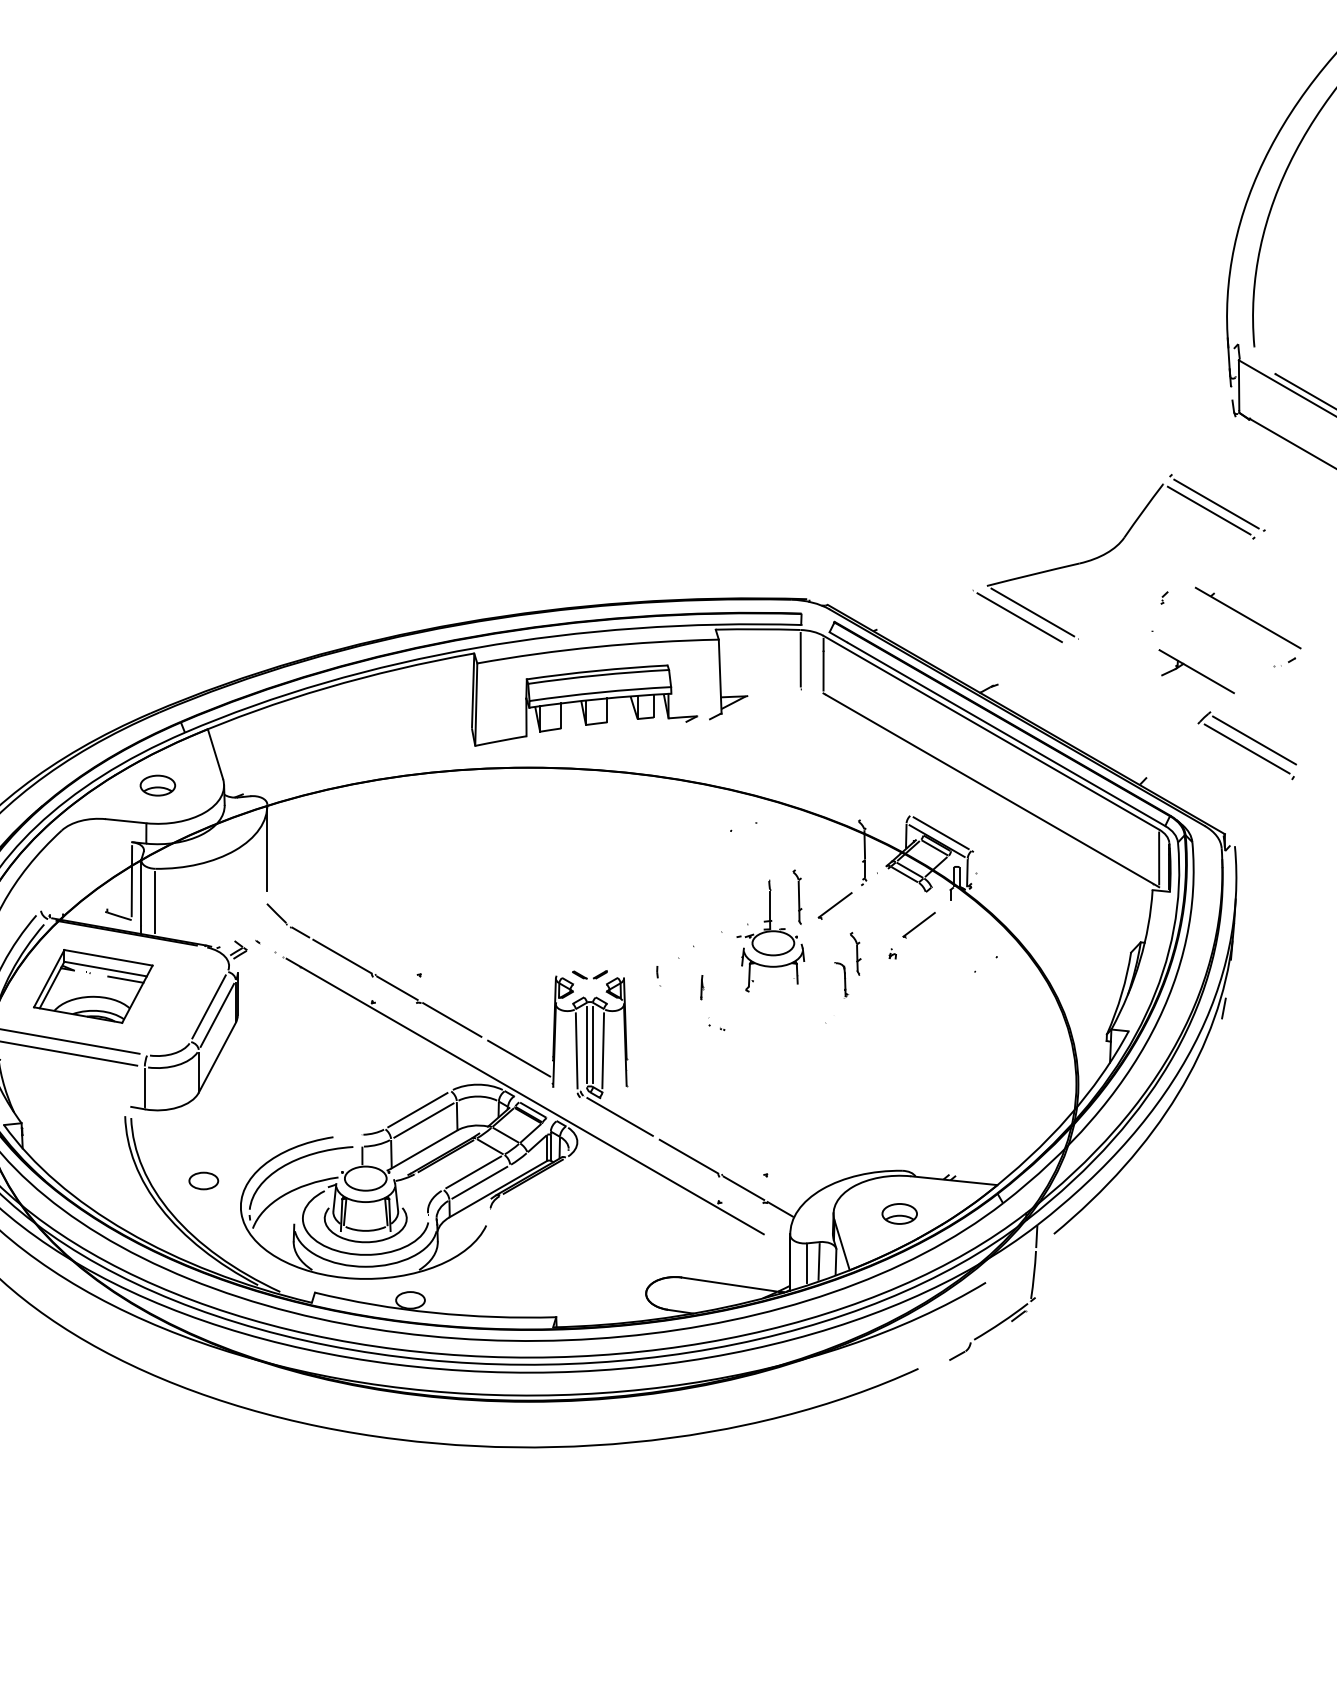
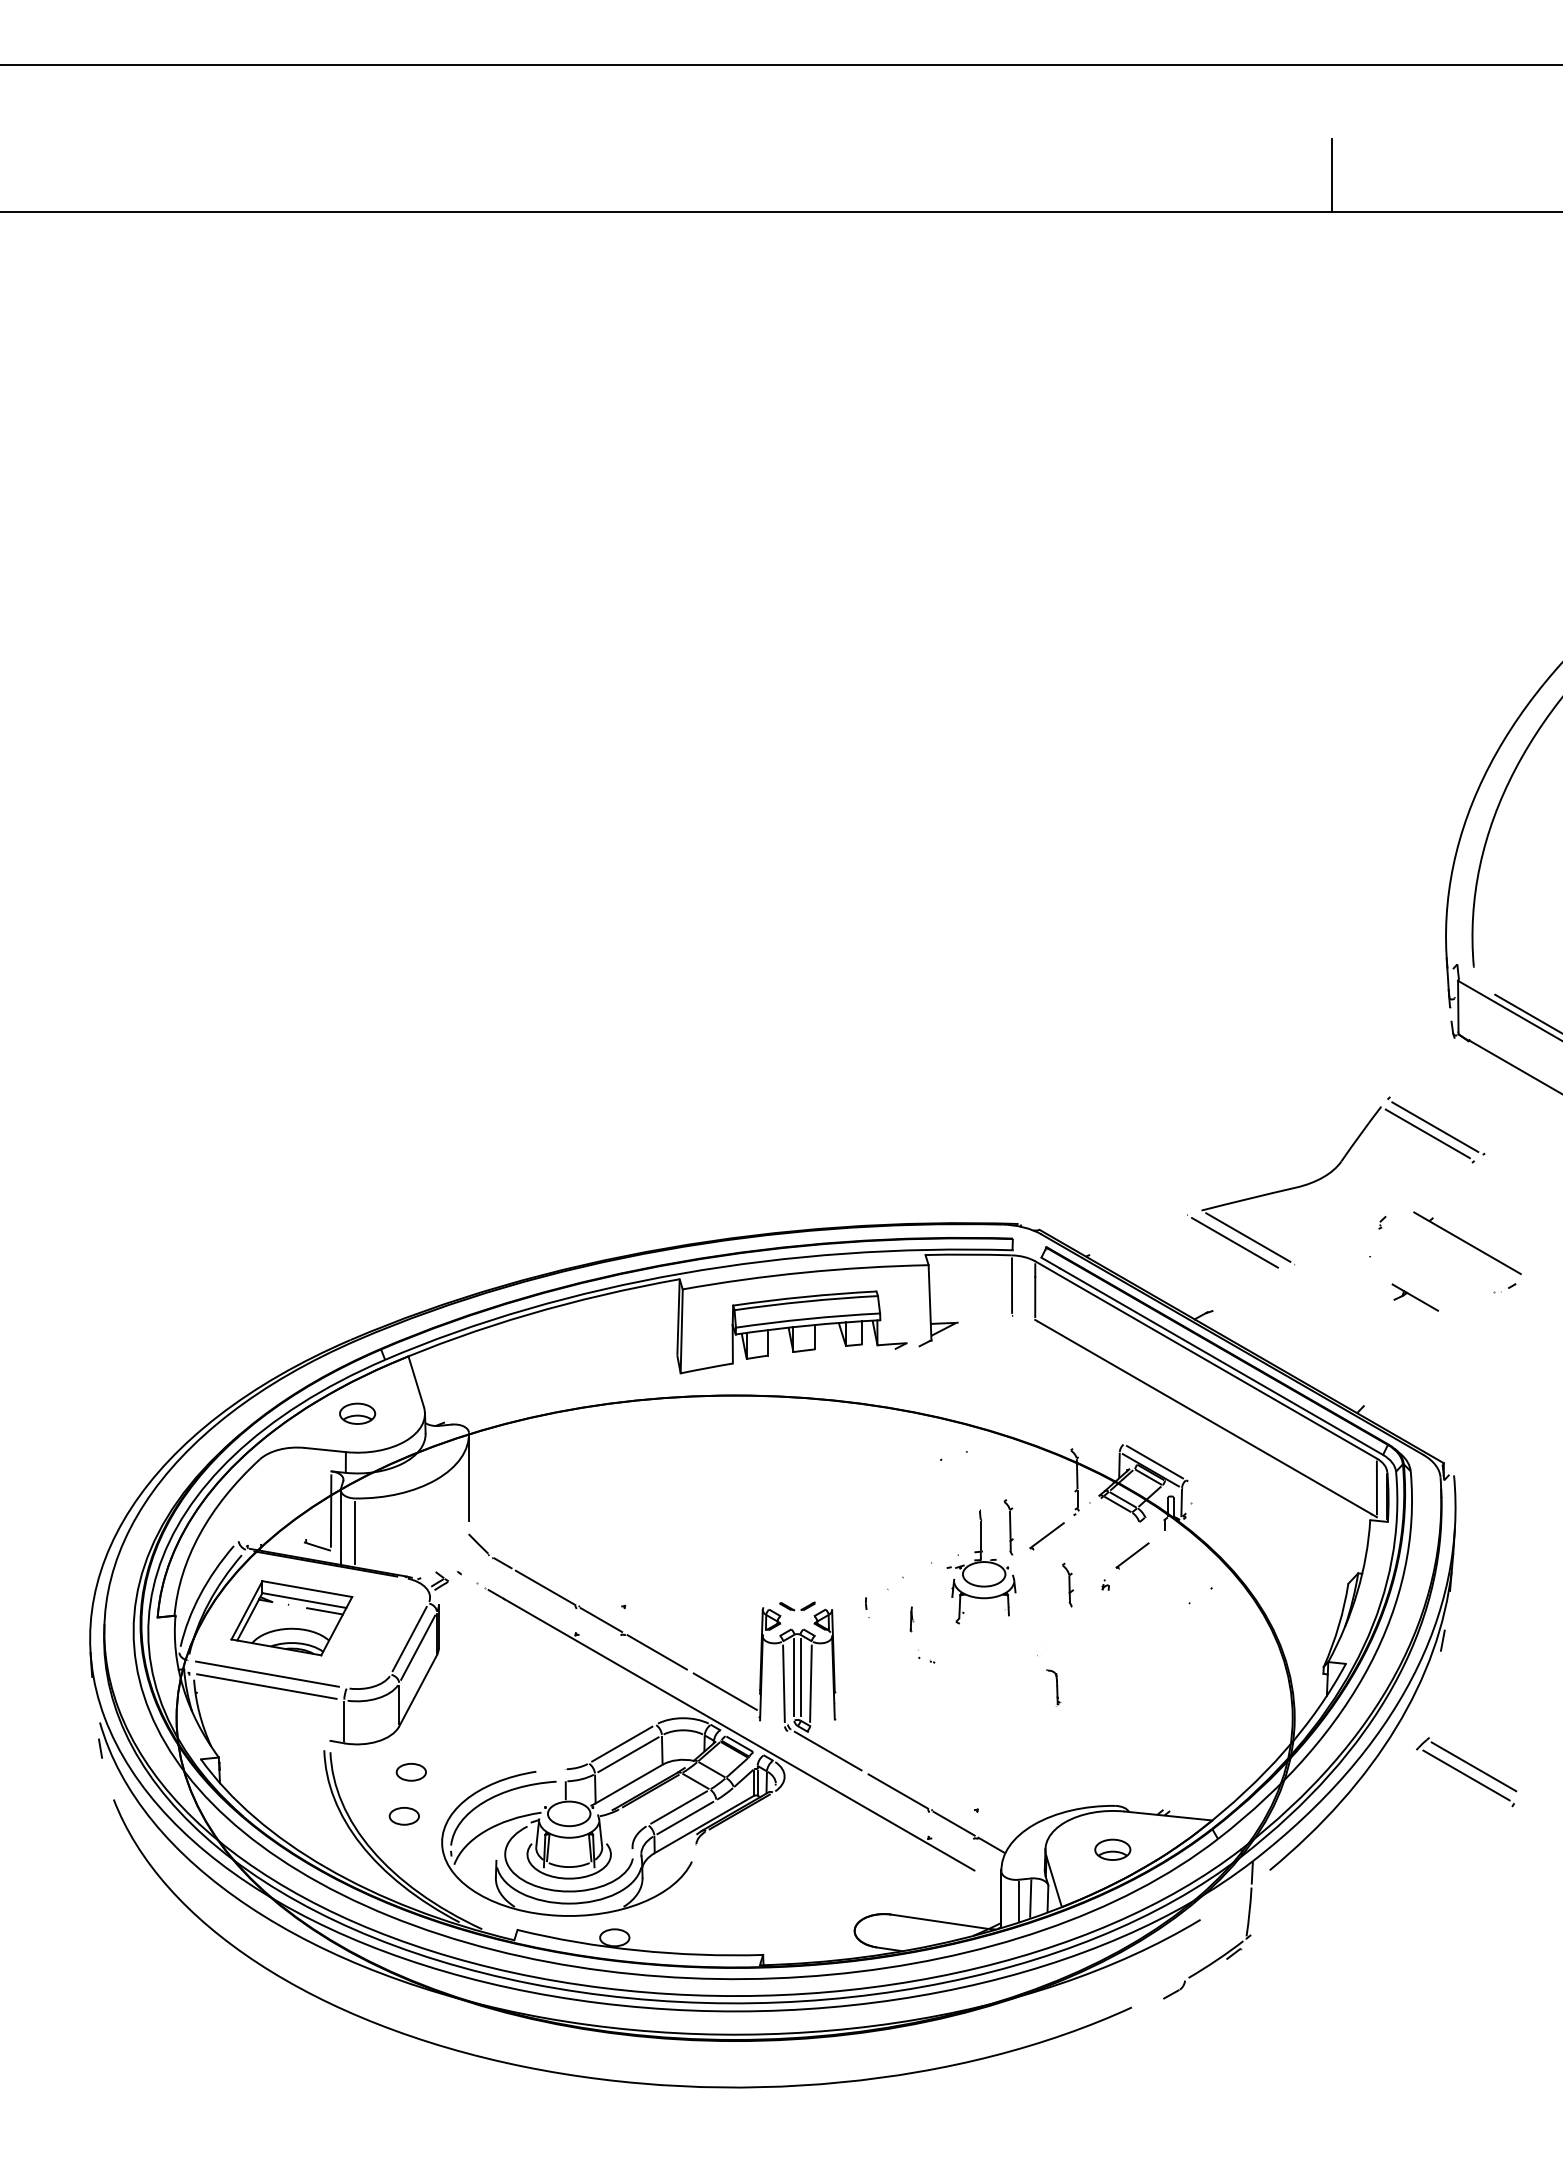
part: (1197, 671) -> (1415, 1297), size x0.6
part: (1247, 746) -> (1466, 1772), moved
part: (841, 979) -> (1053, 1687), moved
part: (209, 1137) -> (410, 1772), added

